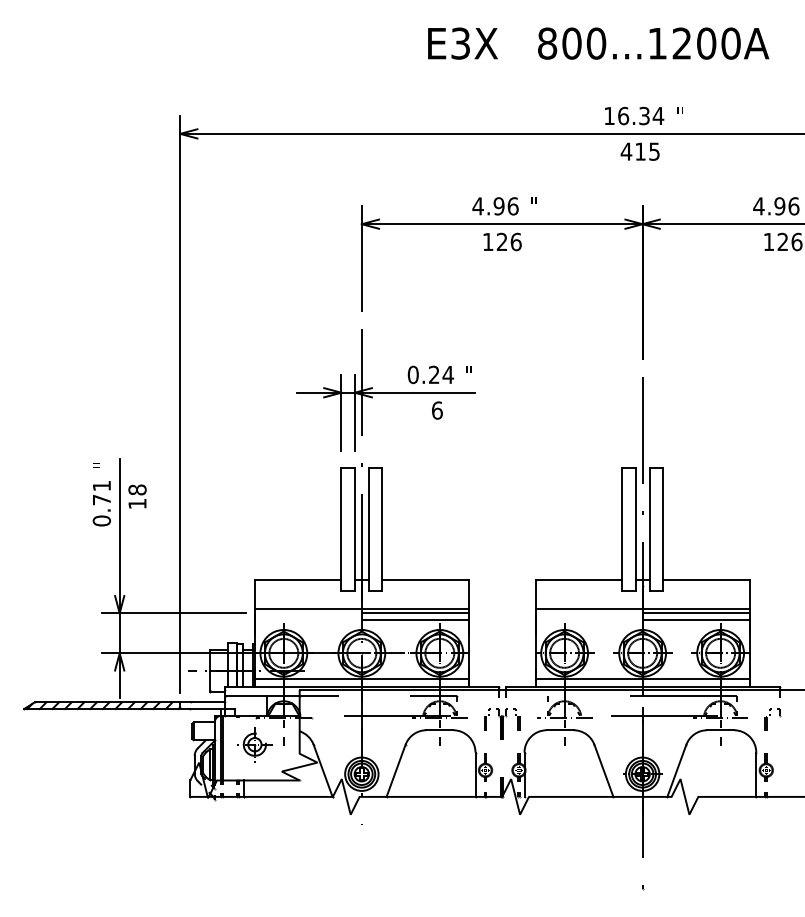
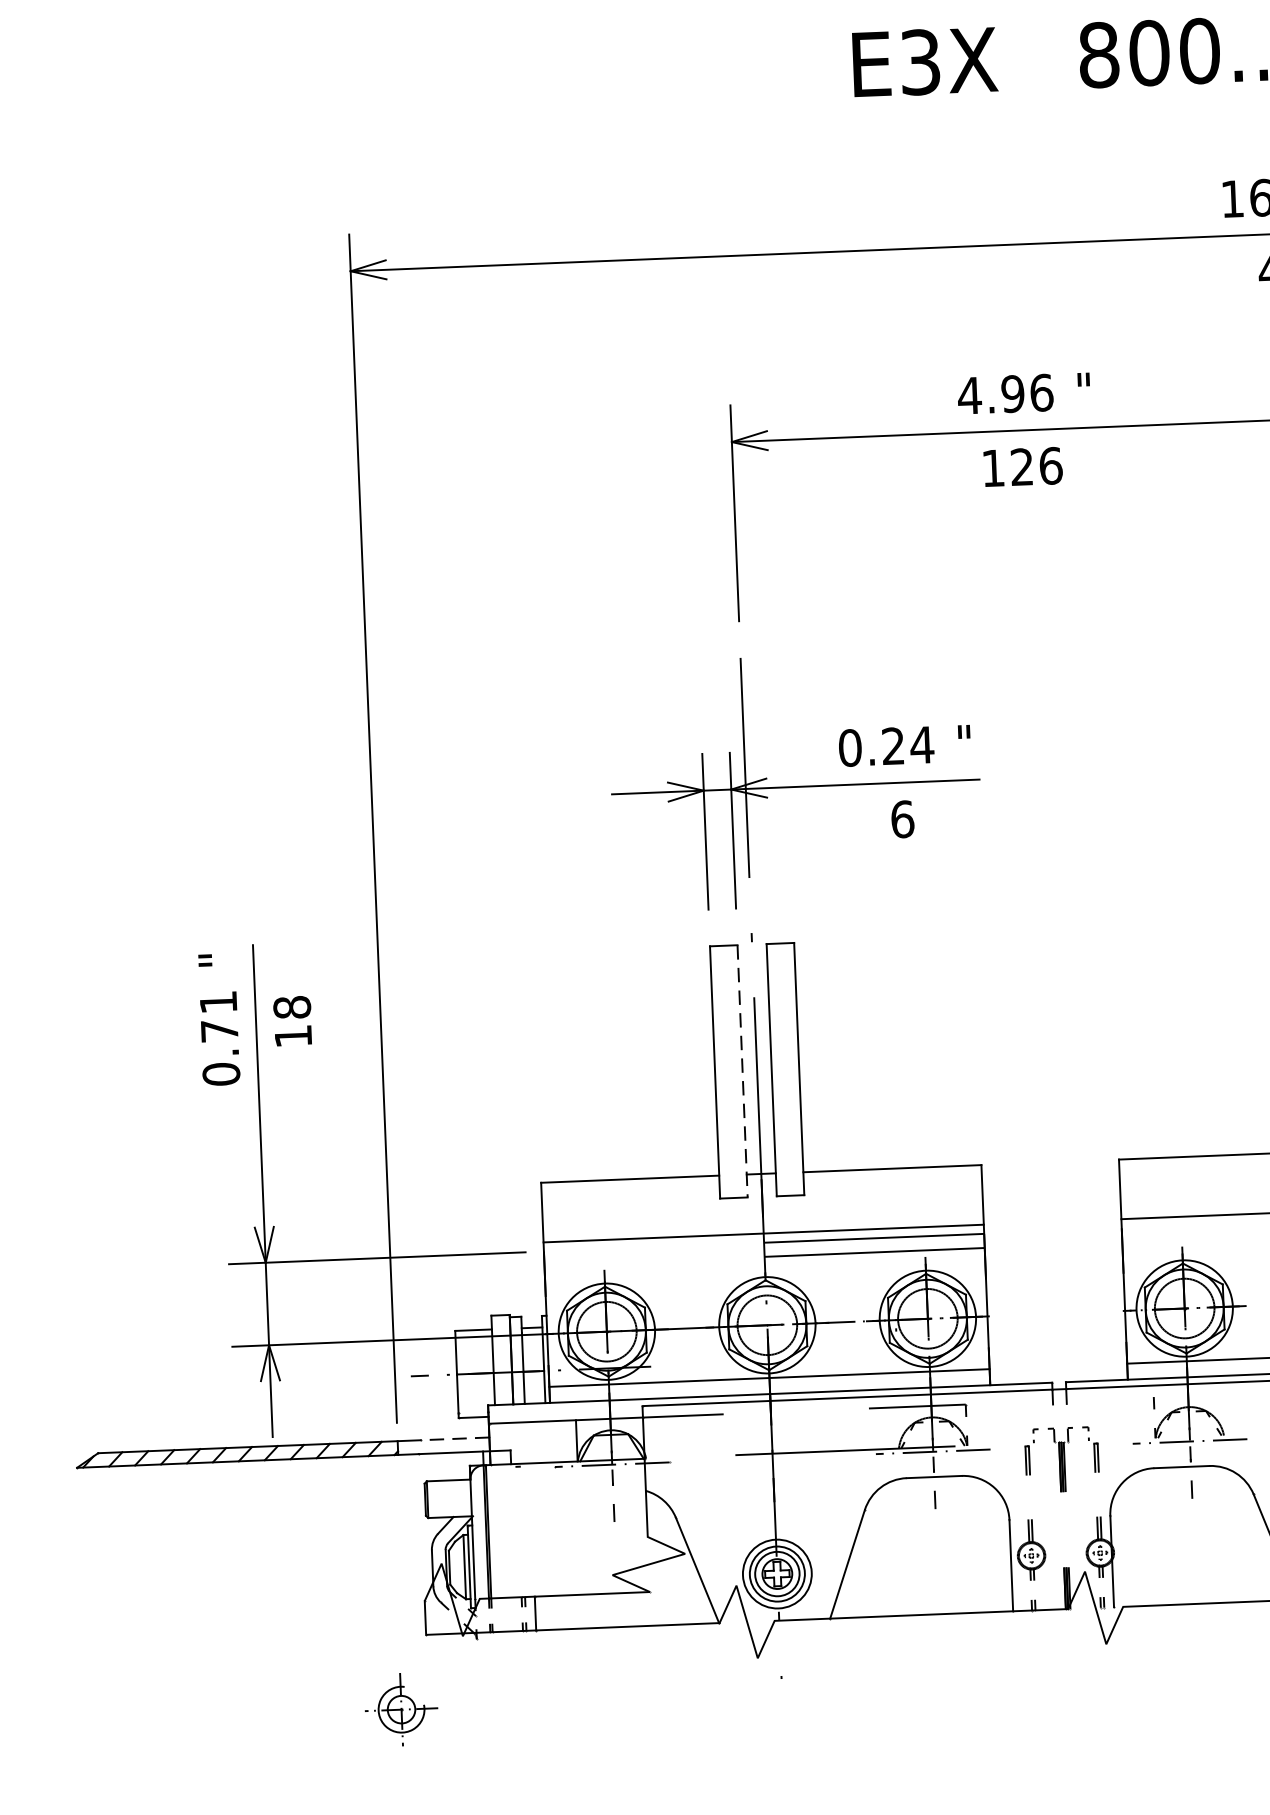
line: (354, 530) -> (742, 1073), solid -> dashed
line: (208, 702) -> (455, 1439), solid -> dashed
part: (254, 744) -> (400, 1709), moved

